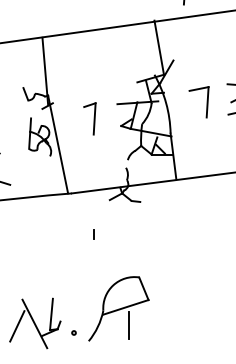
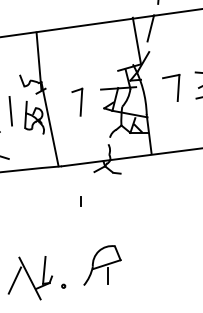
line: (175, 32) -> (150, 27), added
line: (12, 128) -> (10, 110), added
part: (119, 308) -> (102, 265), size x0.71

